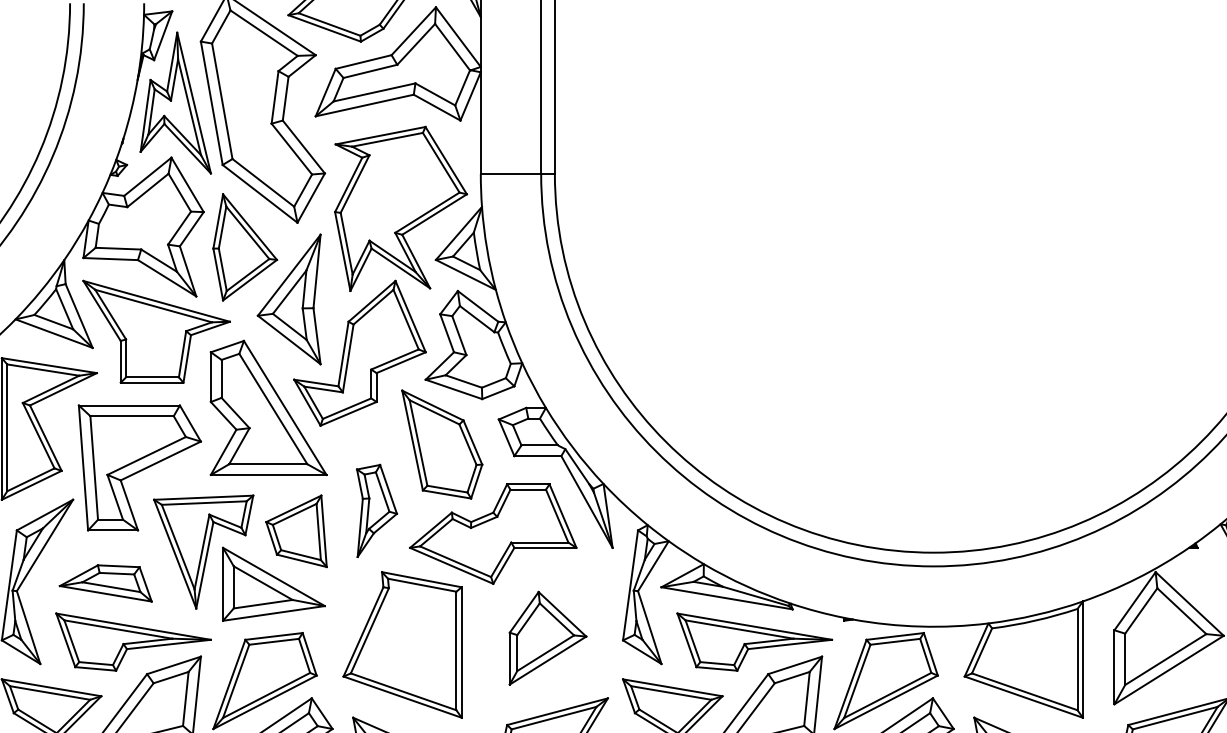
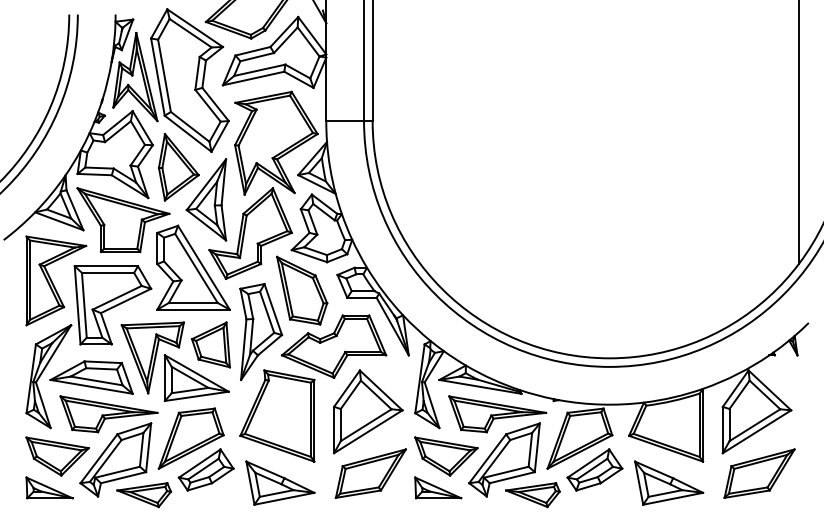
part: (377, 511) -> (261, 332), size x1.67
part: (105, 583) -> (91, 377), size x1.43
part: (548, 637) -> (368, 411), size x1.43

